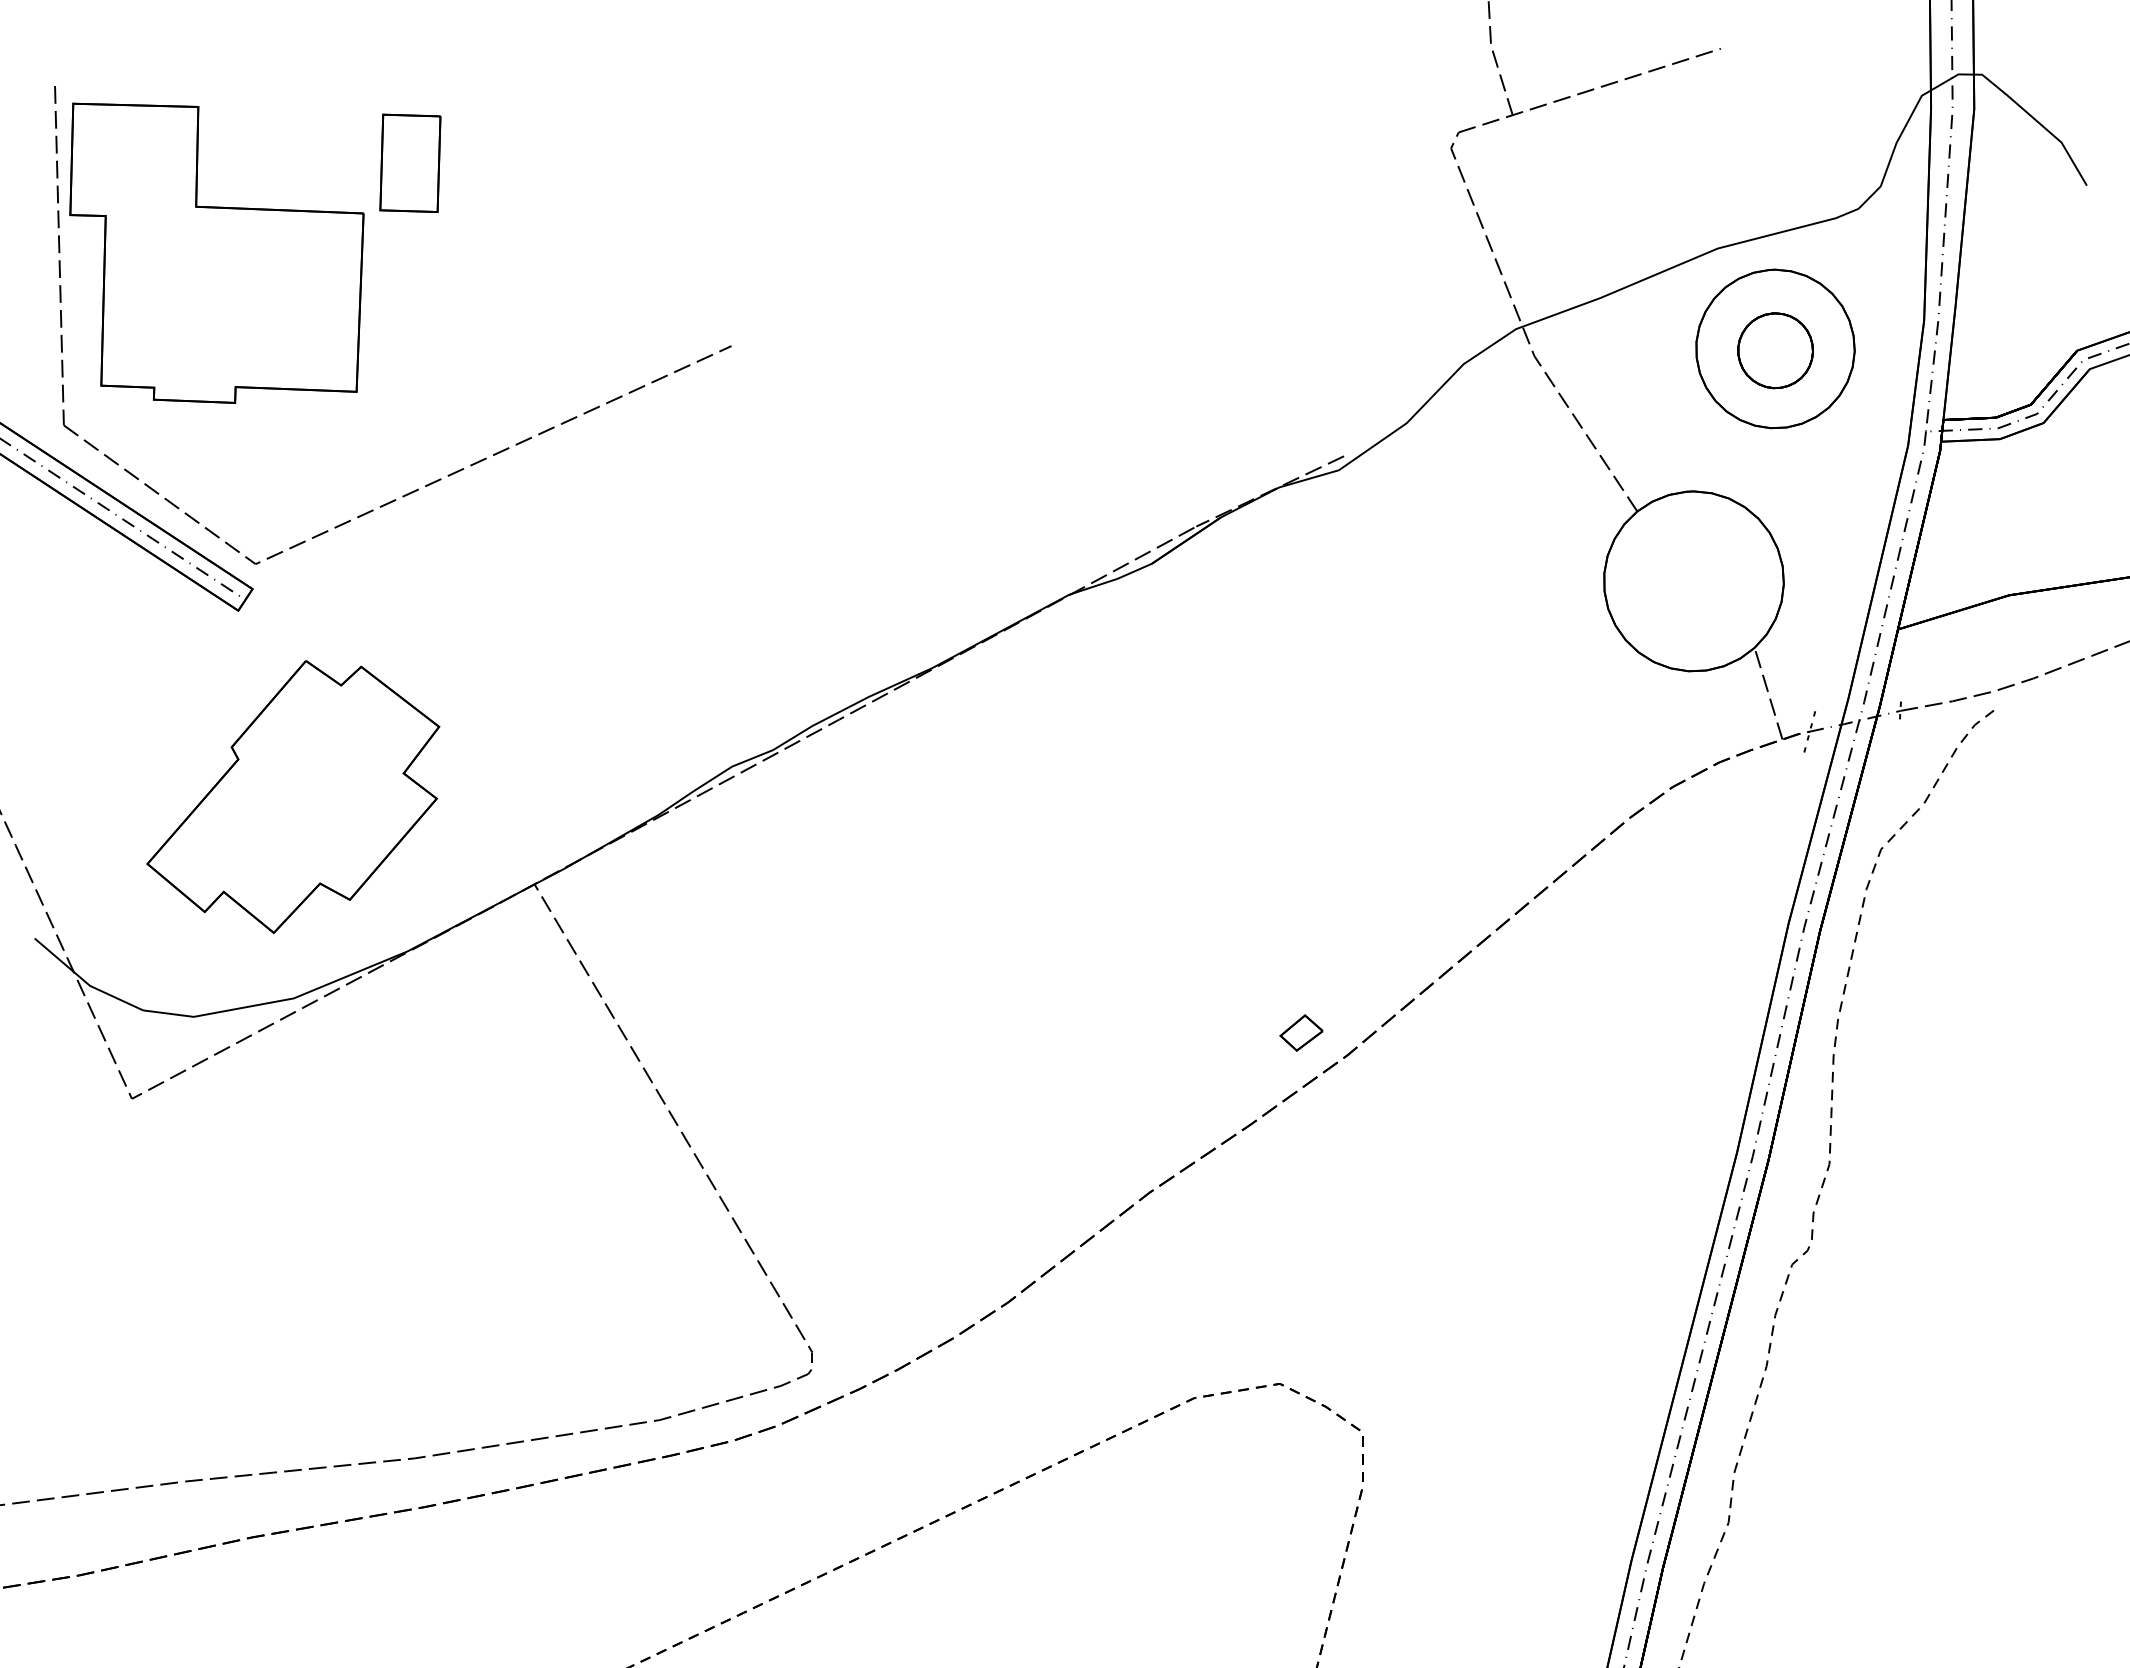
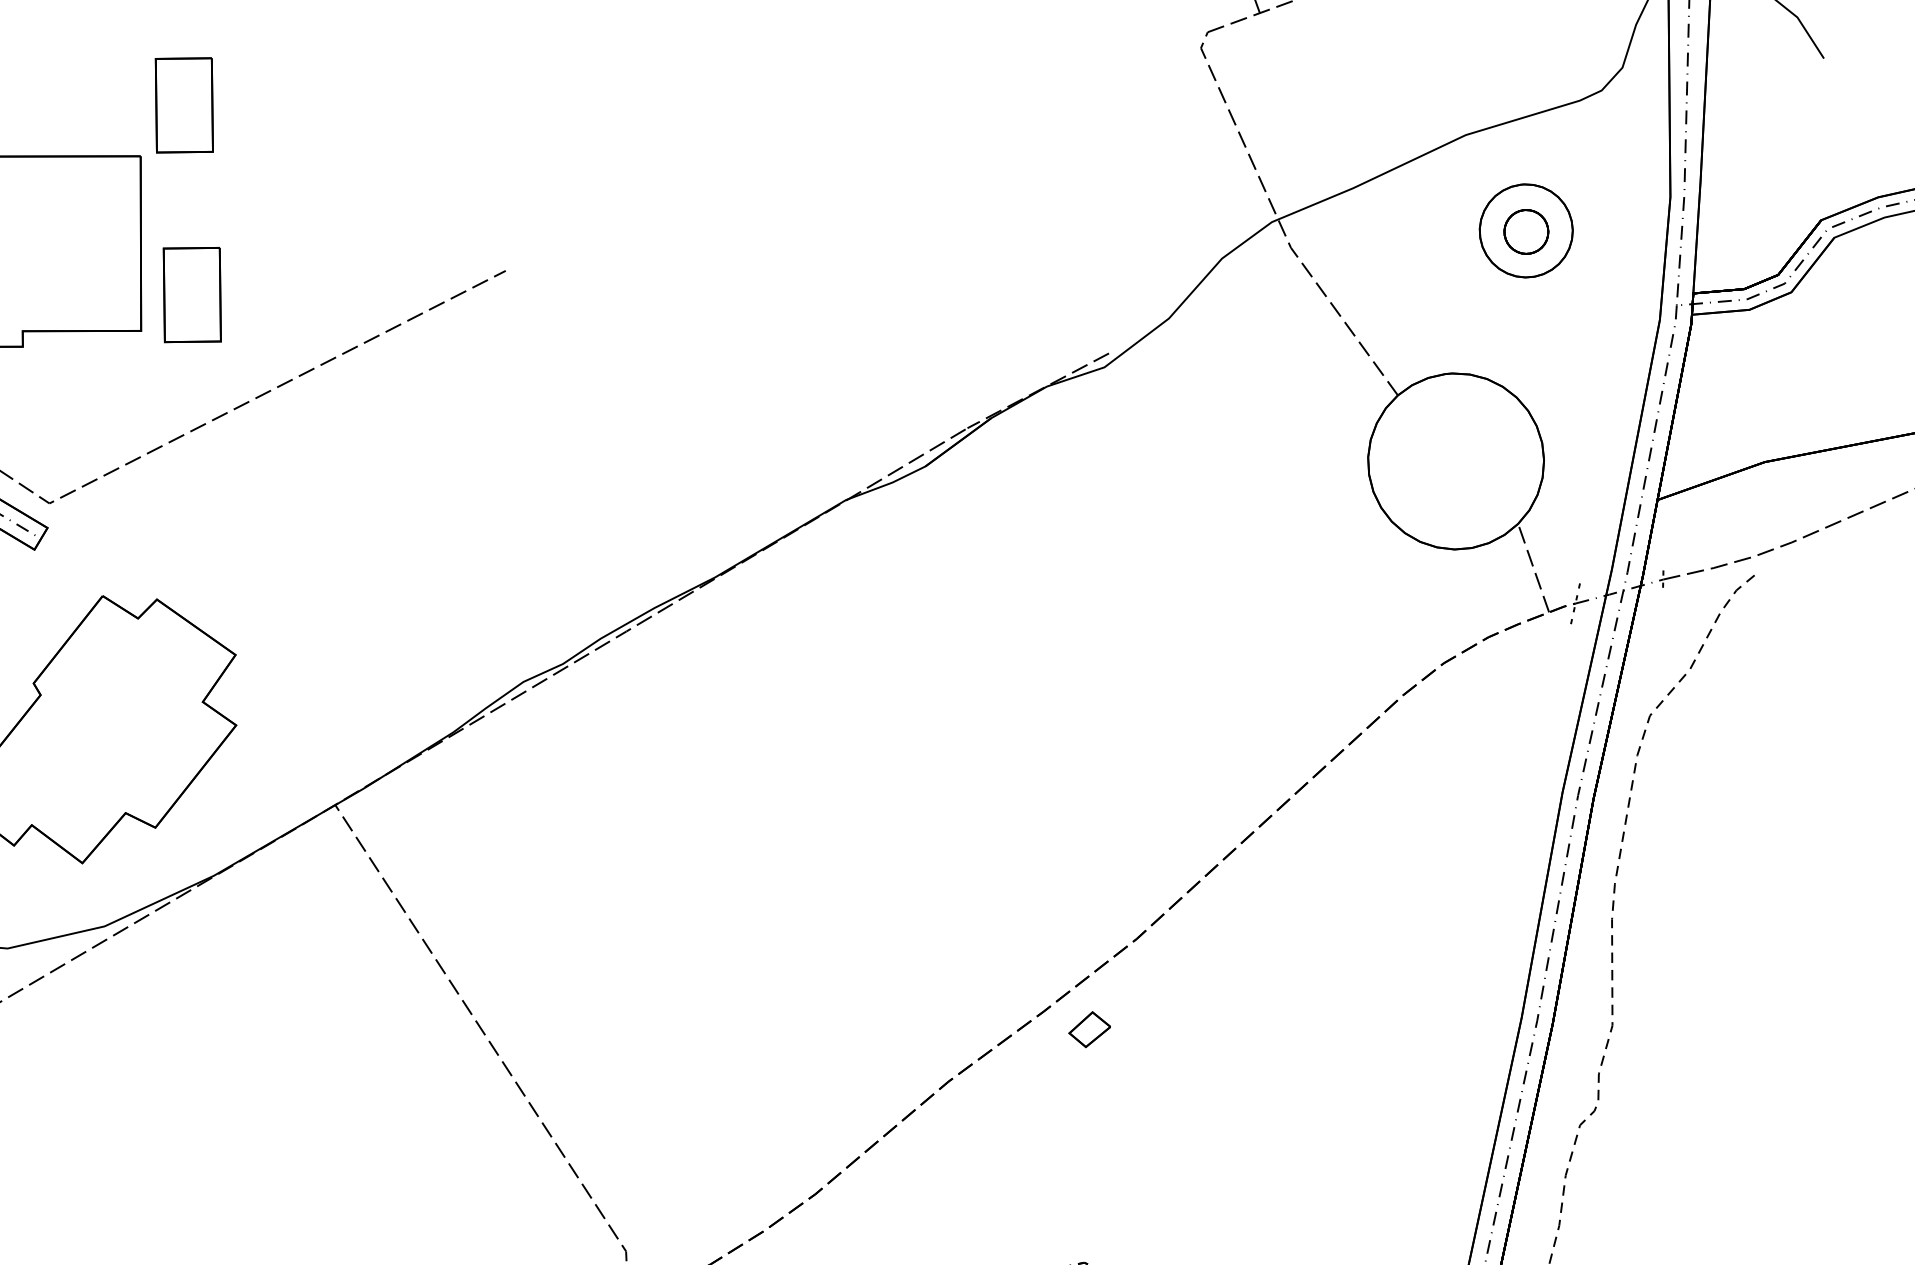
part: (1775, 348) -> (1526, 230), size x0.6
part: (410, 356) -> (192, 294), added
part: (1301, 1032) -> (1089, 1029), moved

